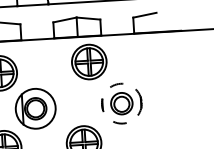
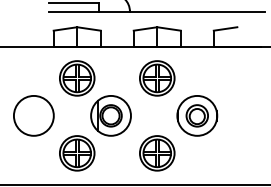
part: (89, 62) -> (157, 78), moved
circle: (122, 103) -> (197, 115), dashed -> solid

